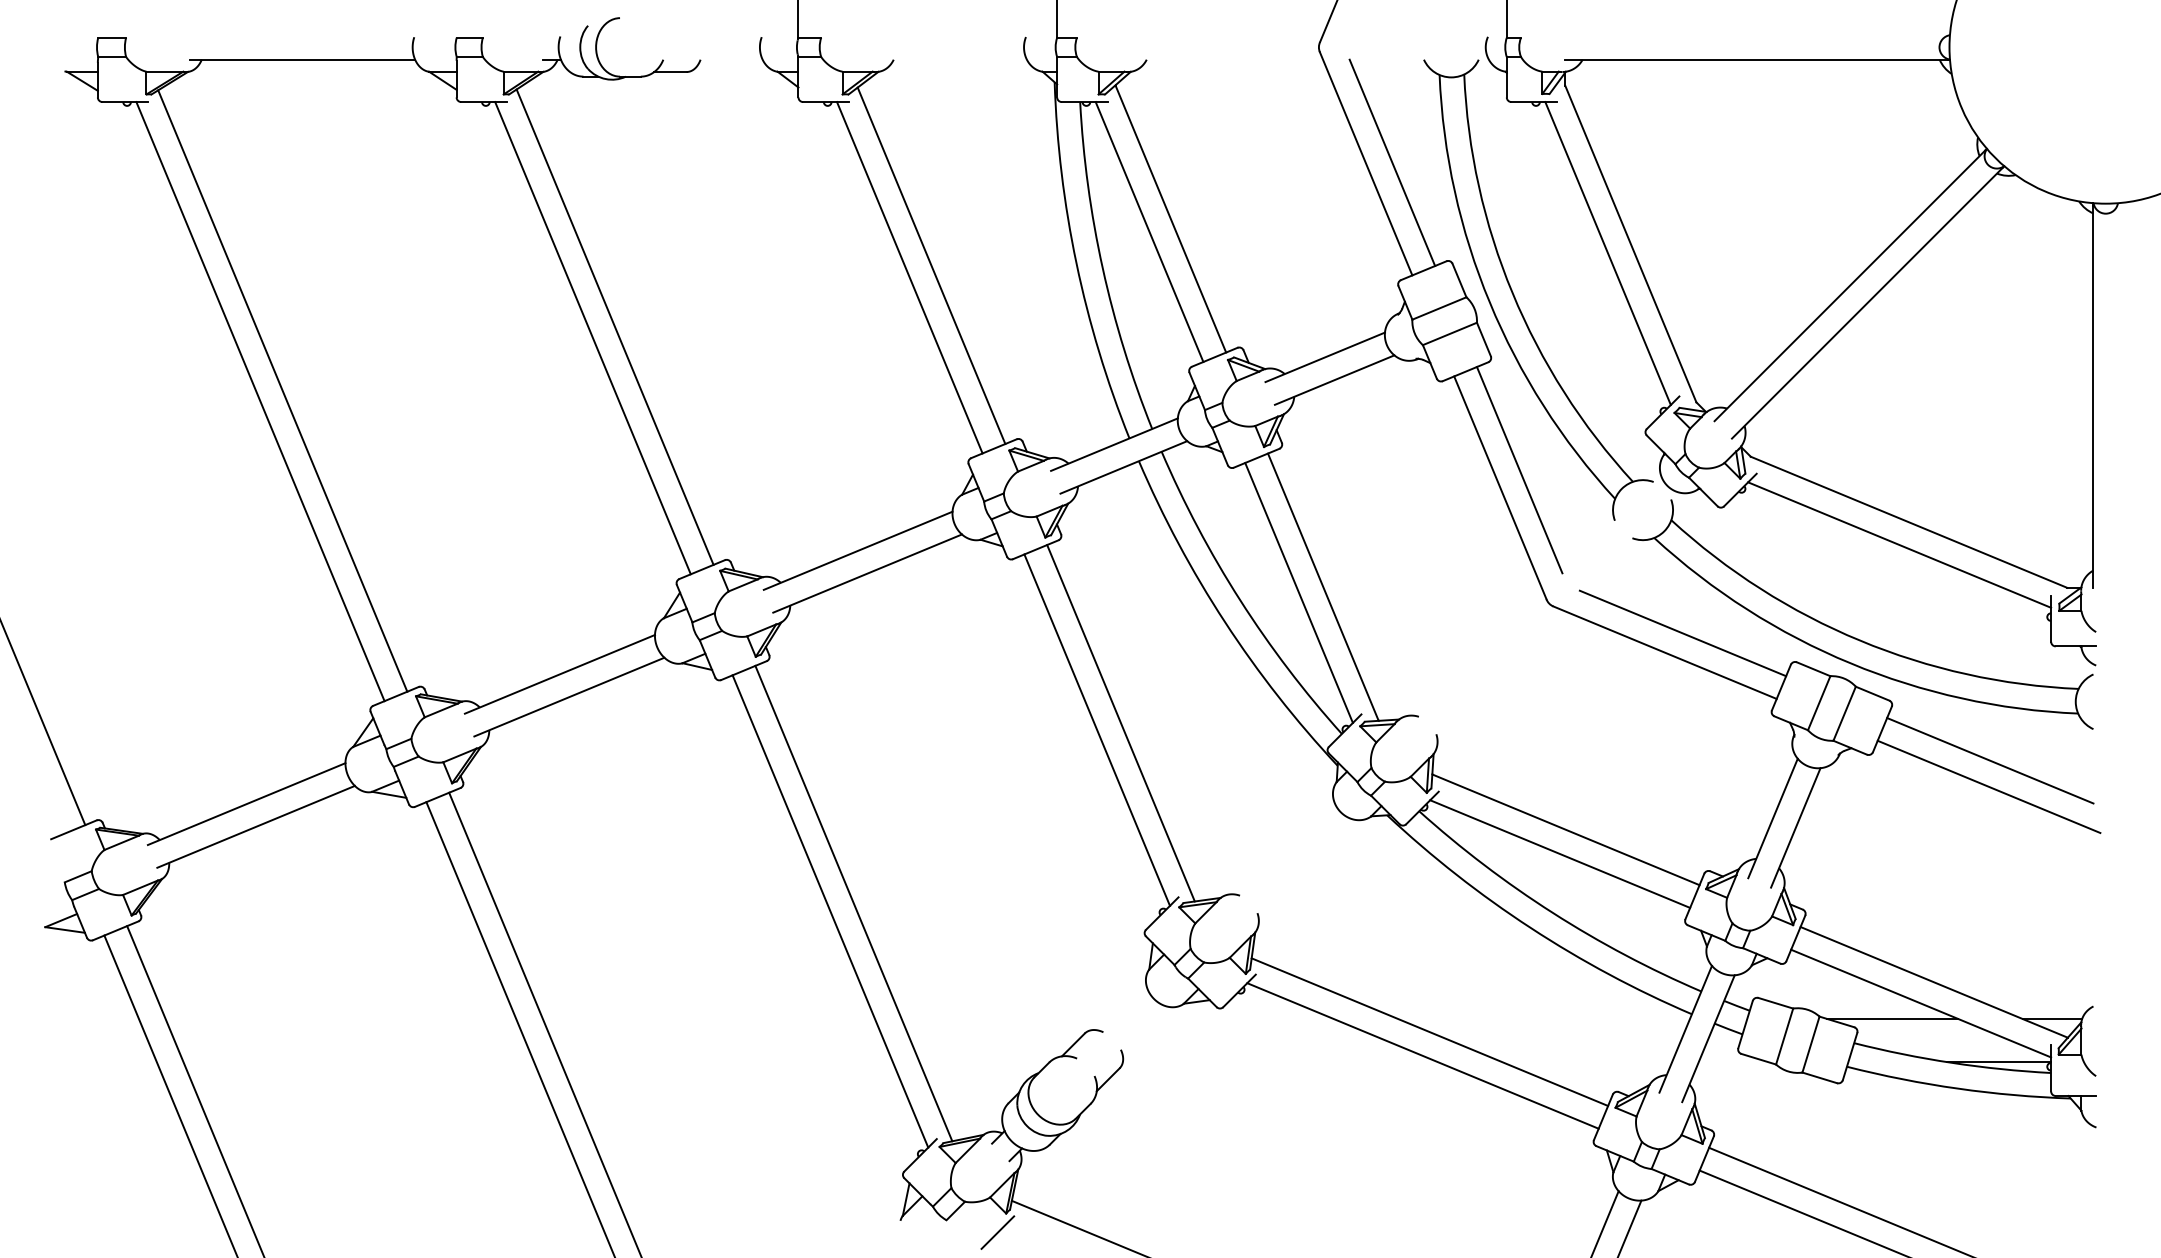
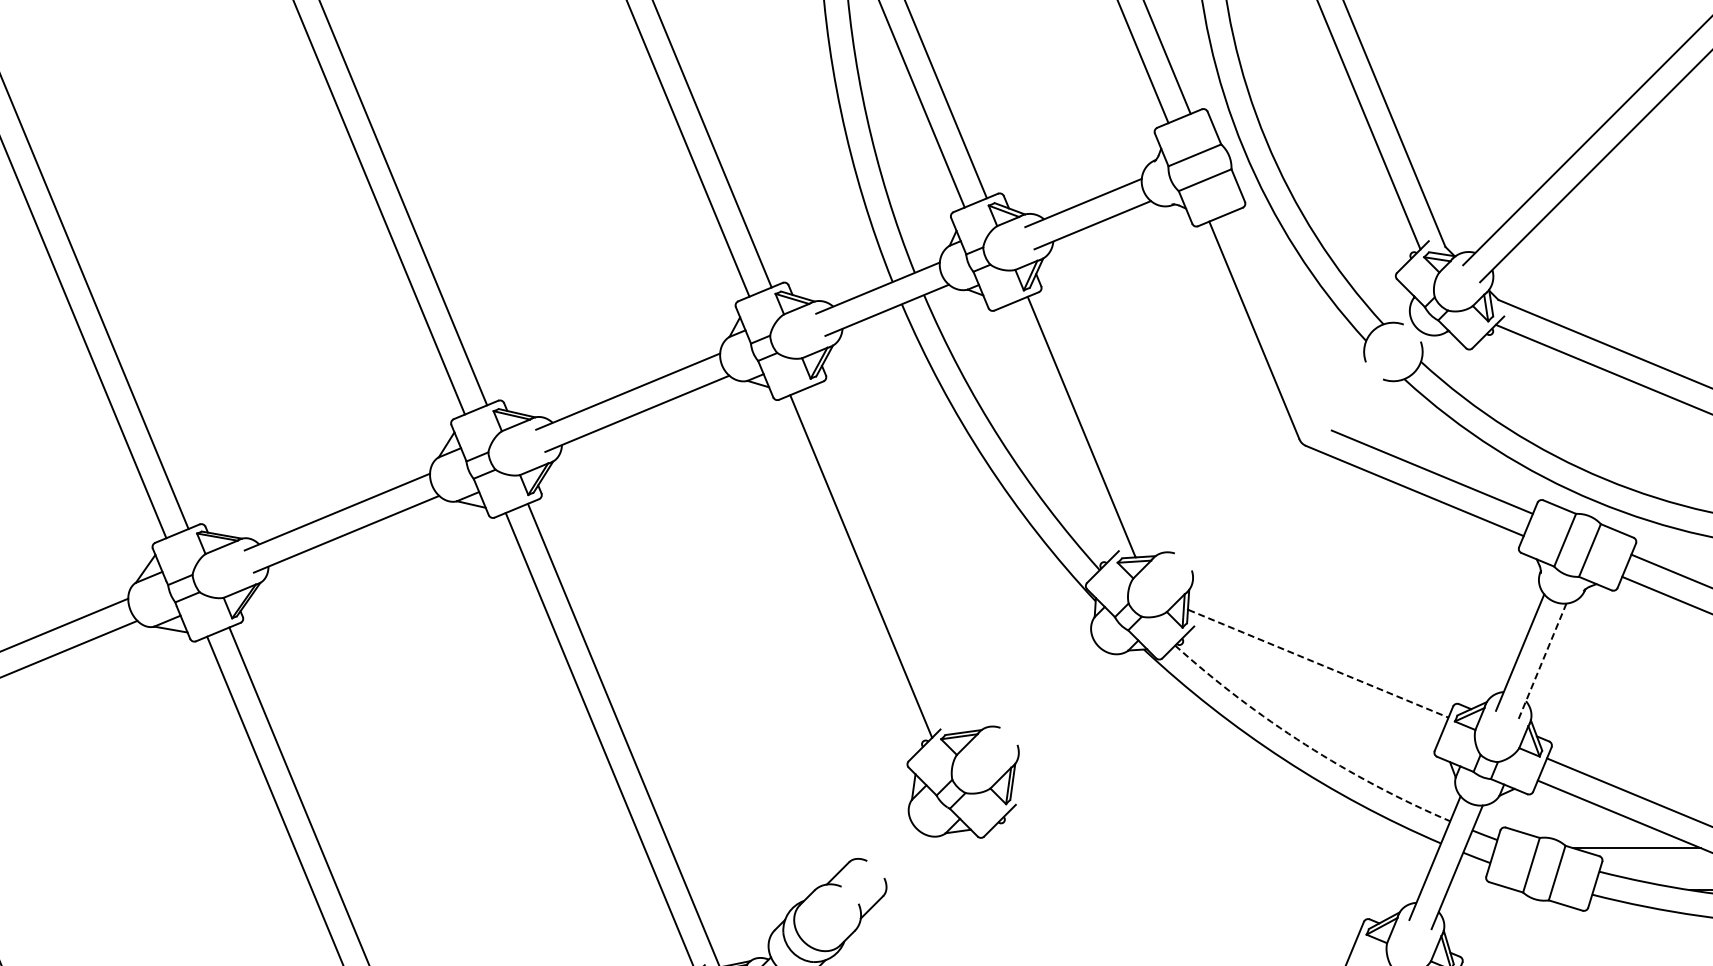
line: (1519, 470) -> (1272, 313), removed
line: (1298, 592) -> (1057, 432), removed
line: (1120, 723) -> (883, 560), removed
line: (1795, 827) -> (1542, 661), solid -> dashed
line: (1566, 830) -> (1318, 664), solid -> dashed
line: (1560, 853) -> (1312, 686), removed
arc: (1552, 912) -> (1305, 744), solid -> dashed
line: (1429, 1031) -> (1185, 860), removed
line: (1422, 1055) -> (1178, 883), removed

